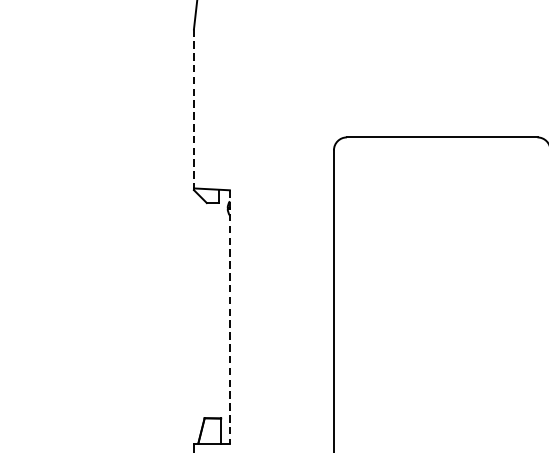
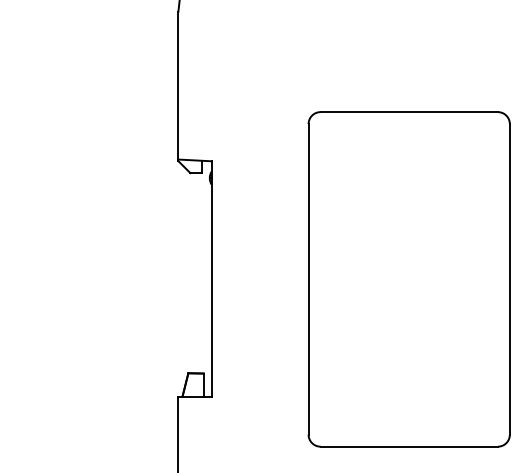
line: (194, 108) -> (178, 85), dashed -> solid
line: (229, 317) -> (211, 279), dashed -> solid

